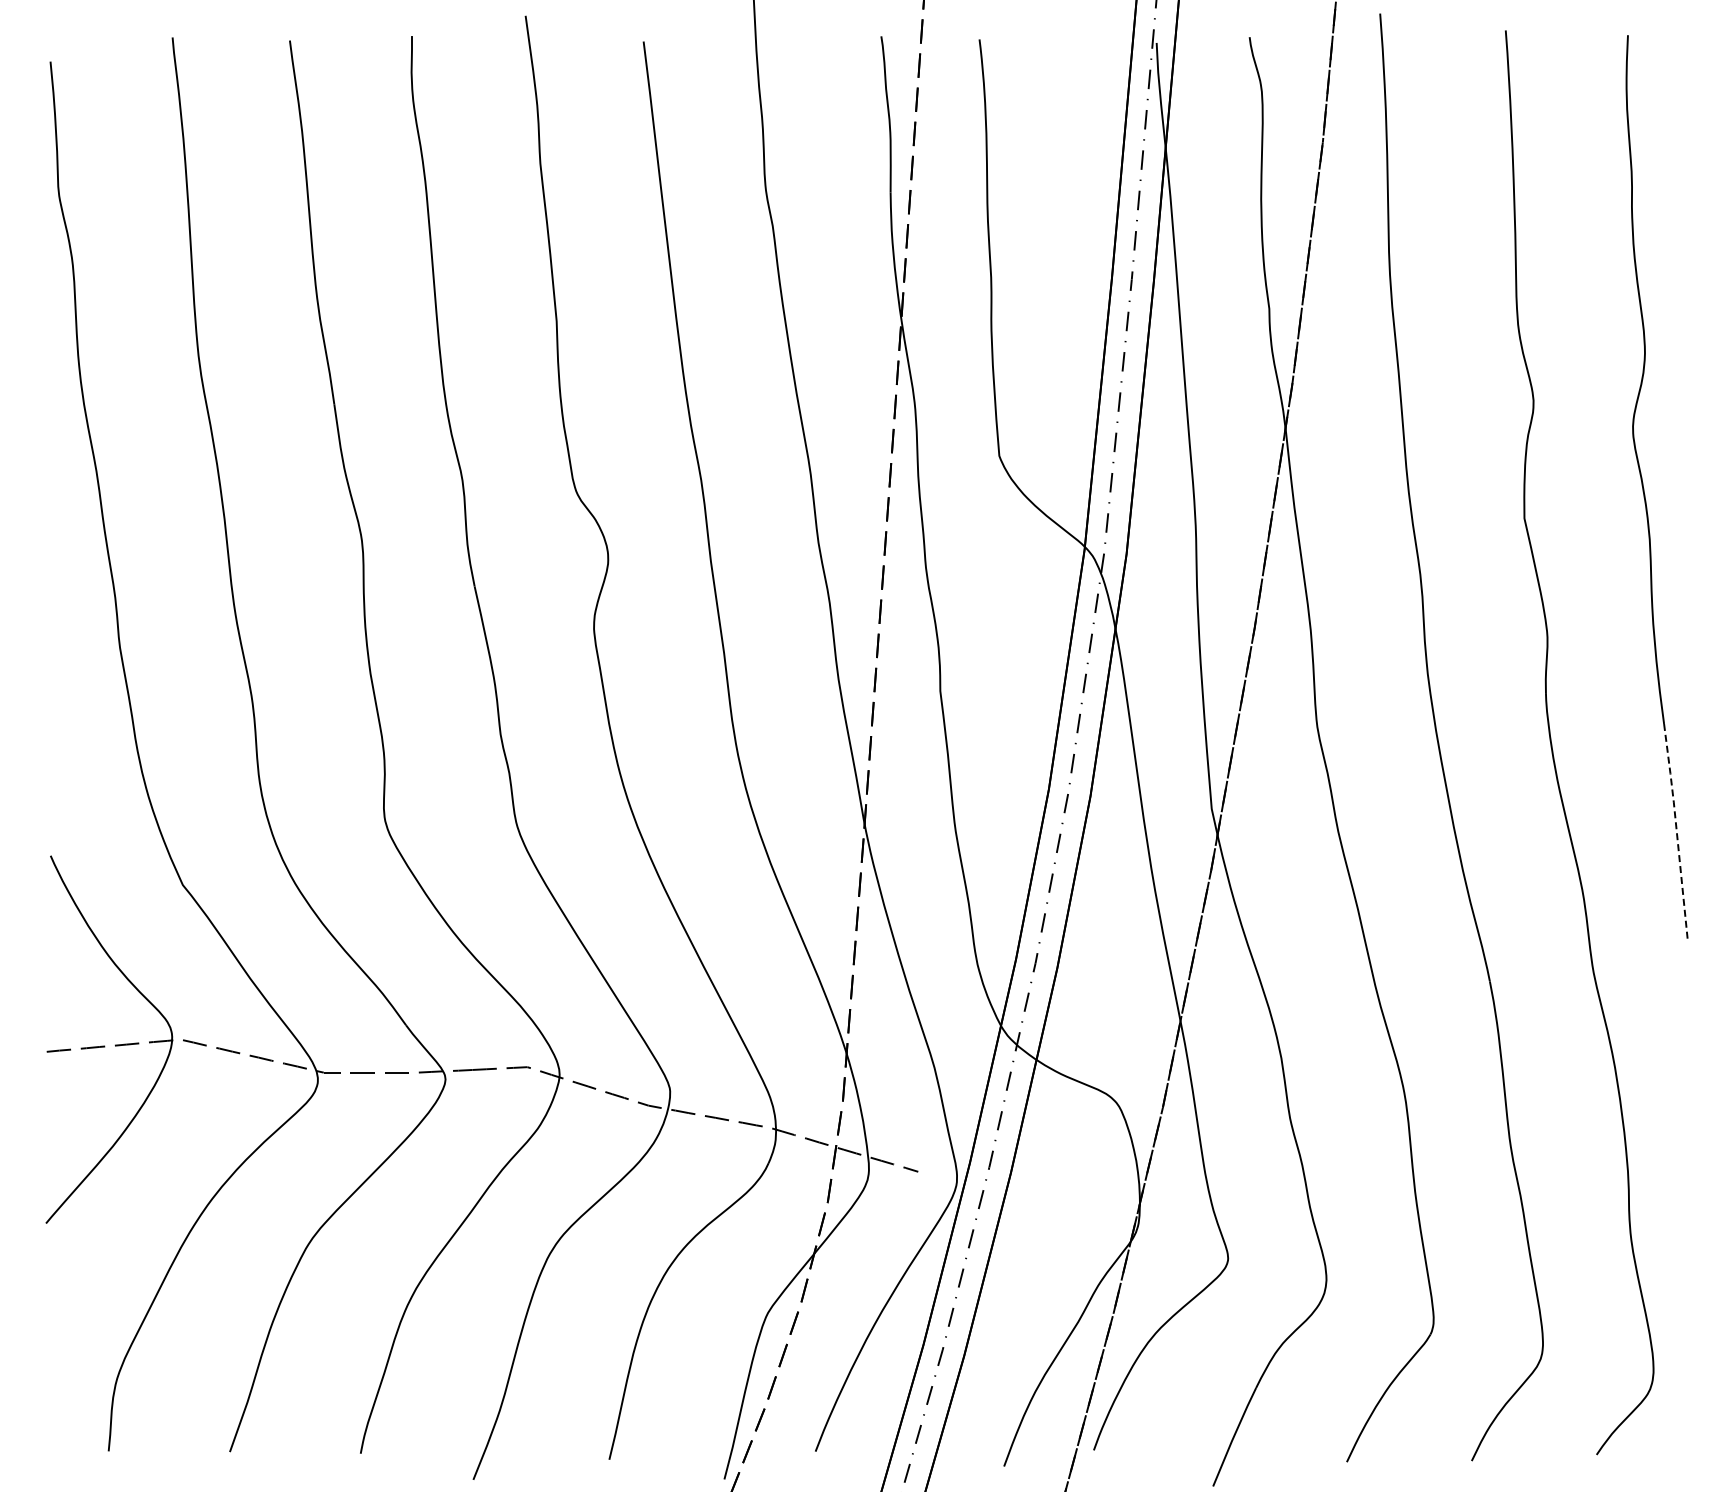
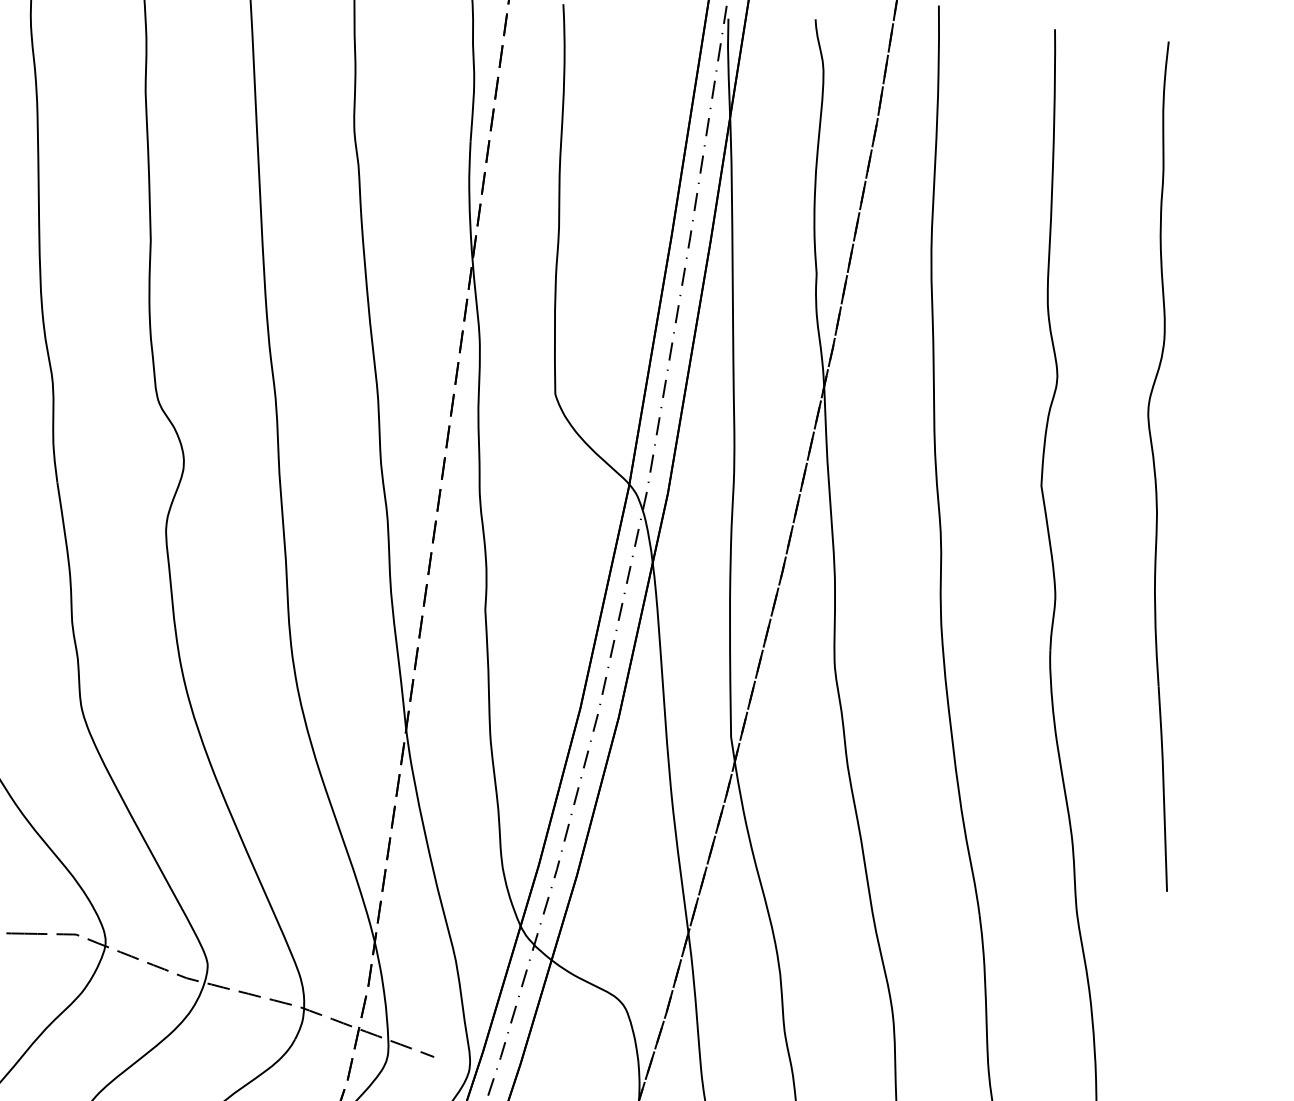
line: (1676, 831) -> (1163, 787), dashed -> solid

